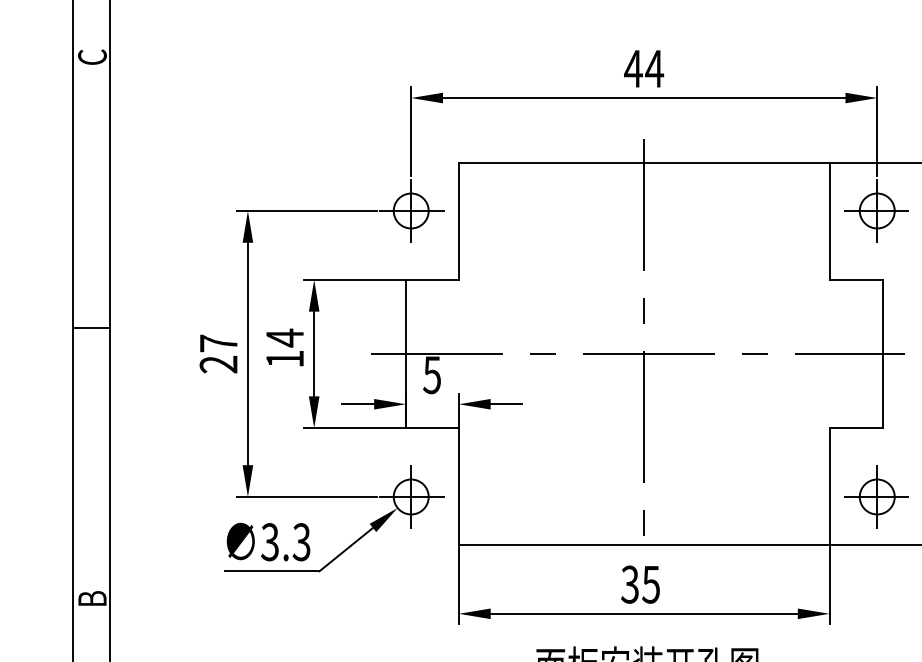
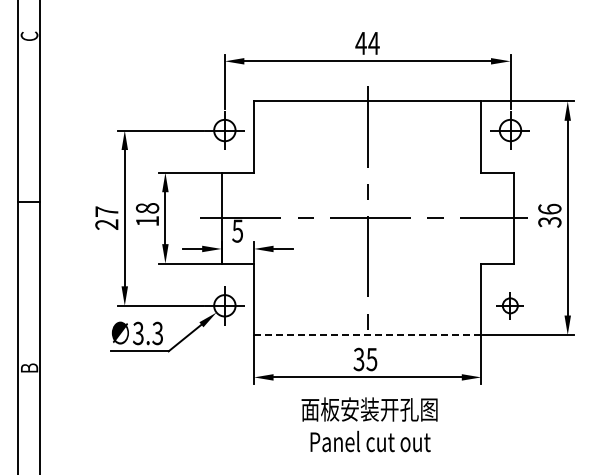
text: (284, 338) -> (147, 208), 14 -> 18
part: (875, 496) -> (509, 305), size x0.7
line: (643, 545) -> (367, 335), solid -> dashed

